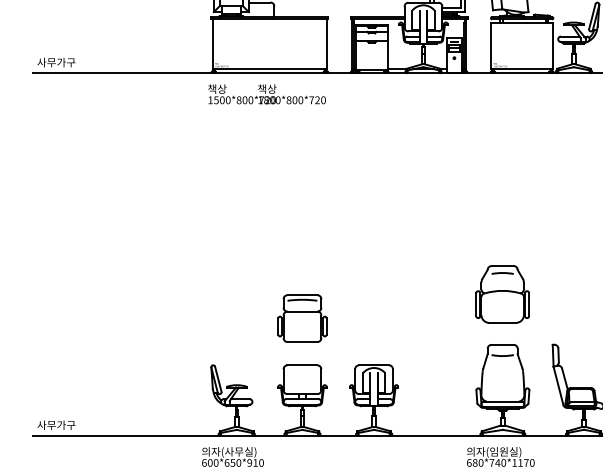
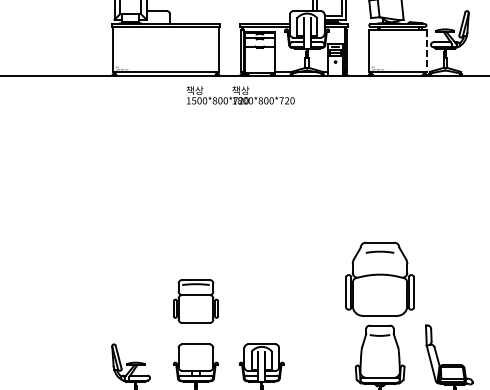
line: (553, 46) -> (426, 51), solid -> dashed
text: (266, 94) -> (240, 95), moved
part: (502, 294) -> (379, 279), size x1.4

